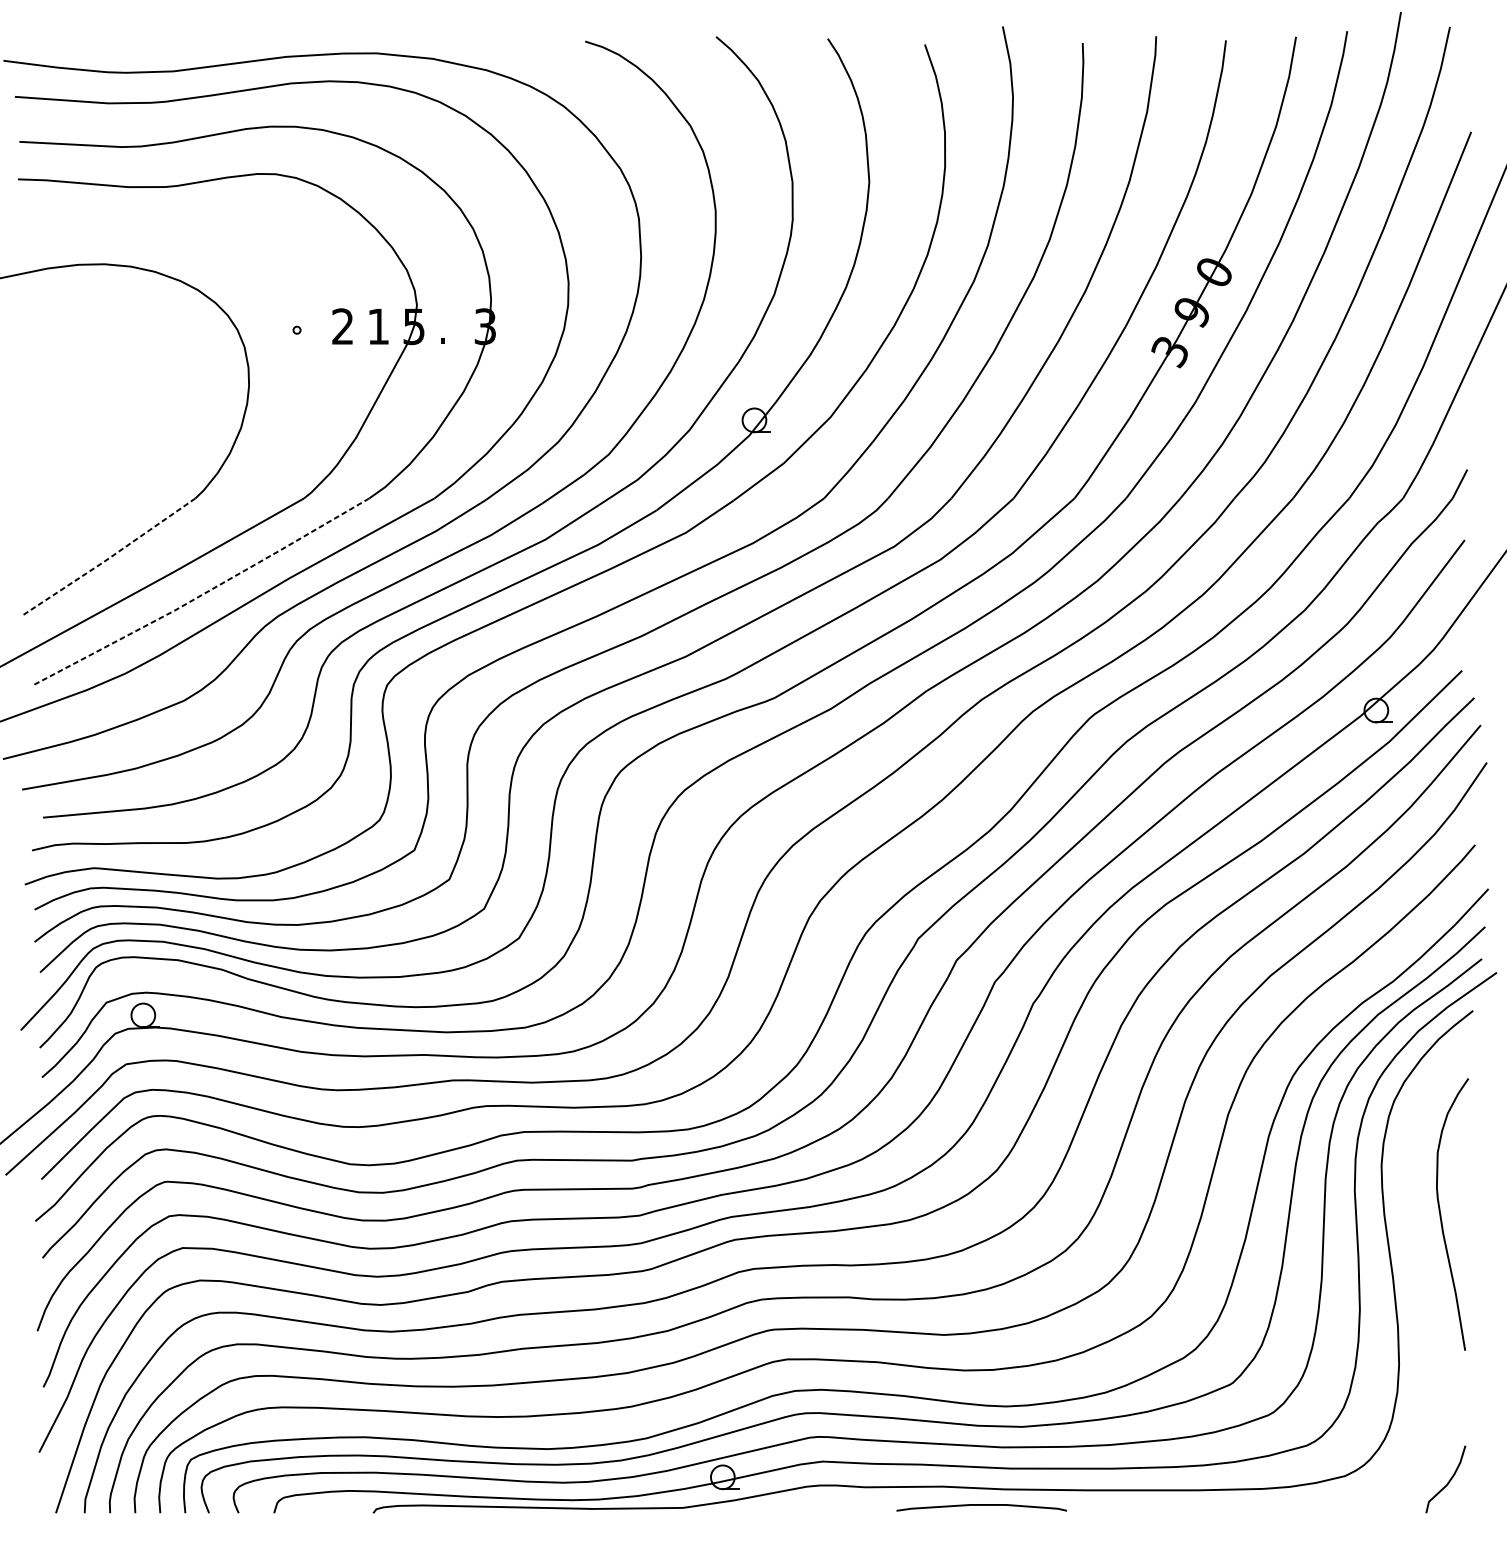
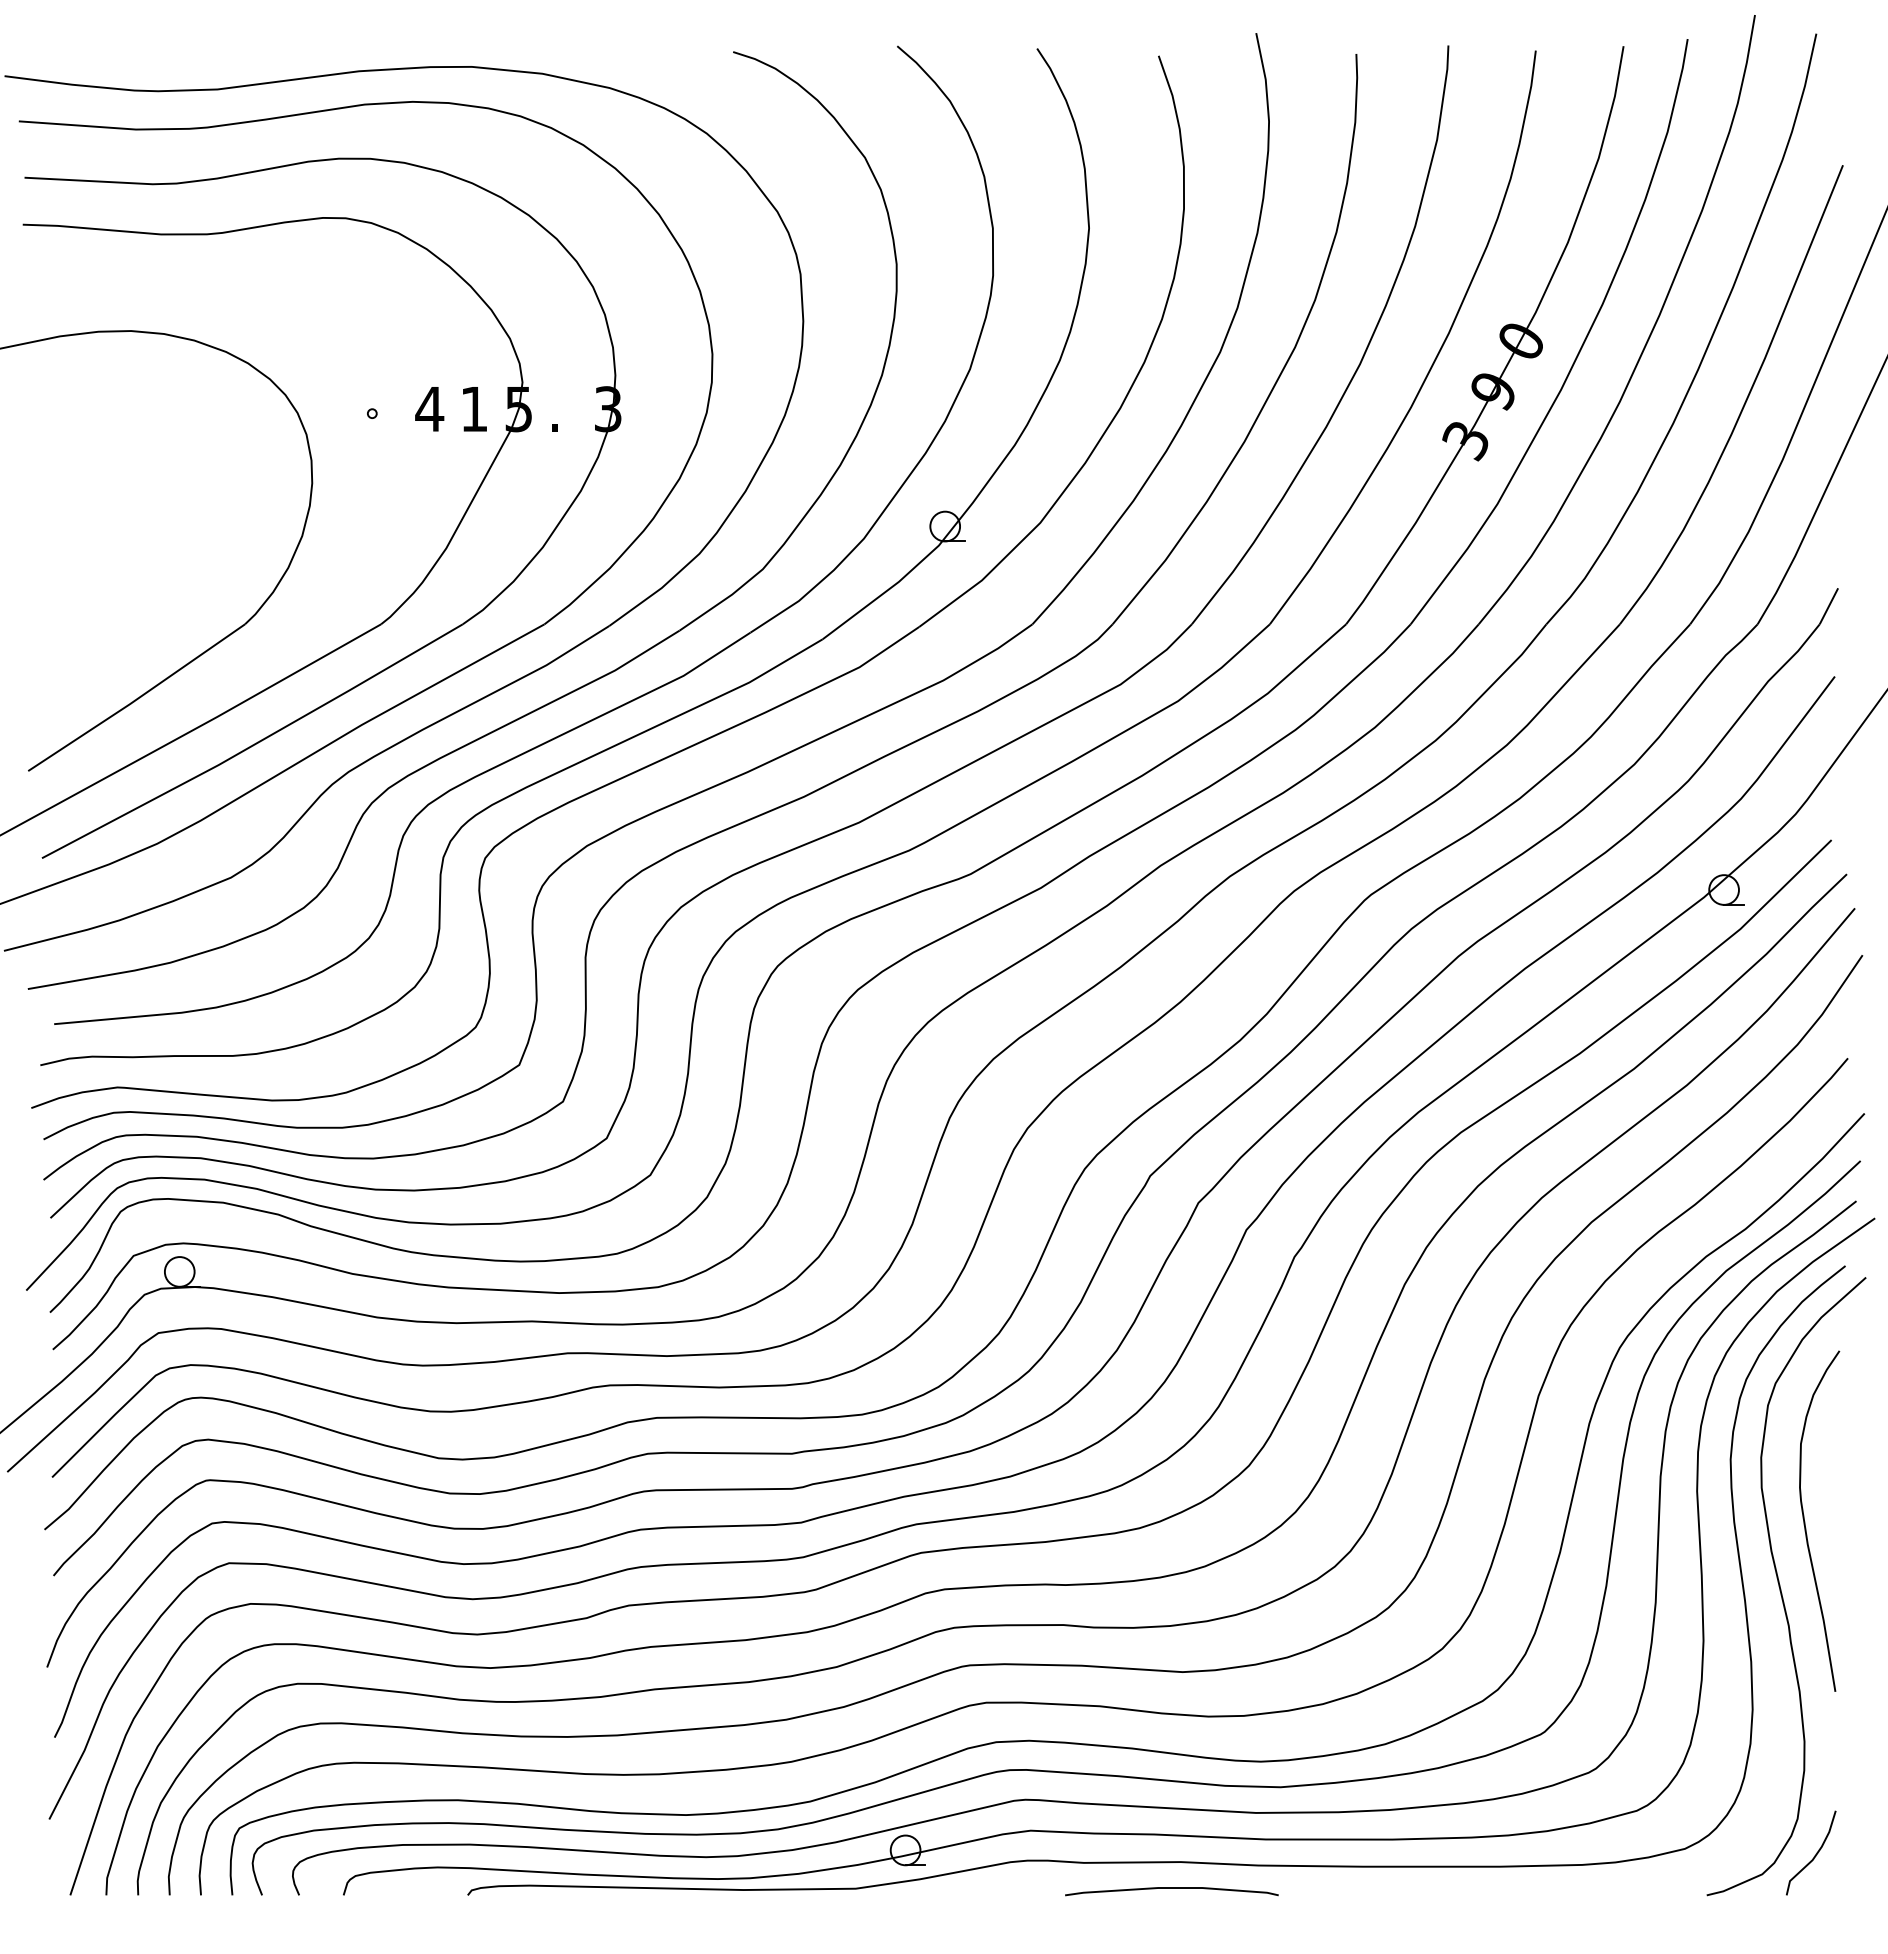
text: (342, 326) -> (429, 408), 2 -> 4
line: (109, 558) -> (137, 699), dashed -> solid
line: (203, 594) -> (254, 744), dashed -> solid
curve: (1422, 1269) -> (1781, 1589), added
curve: (981, 1505) -> (1171, 1888), moved

